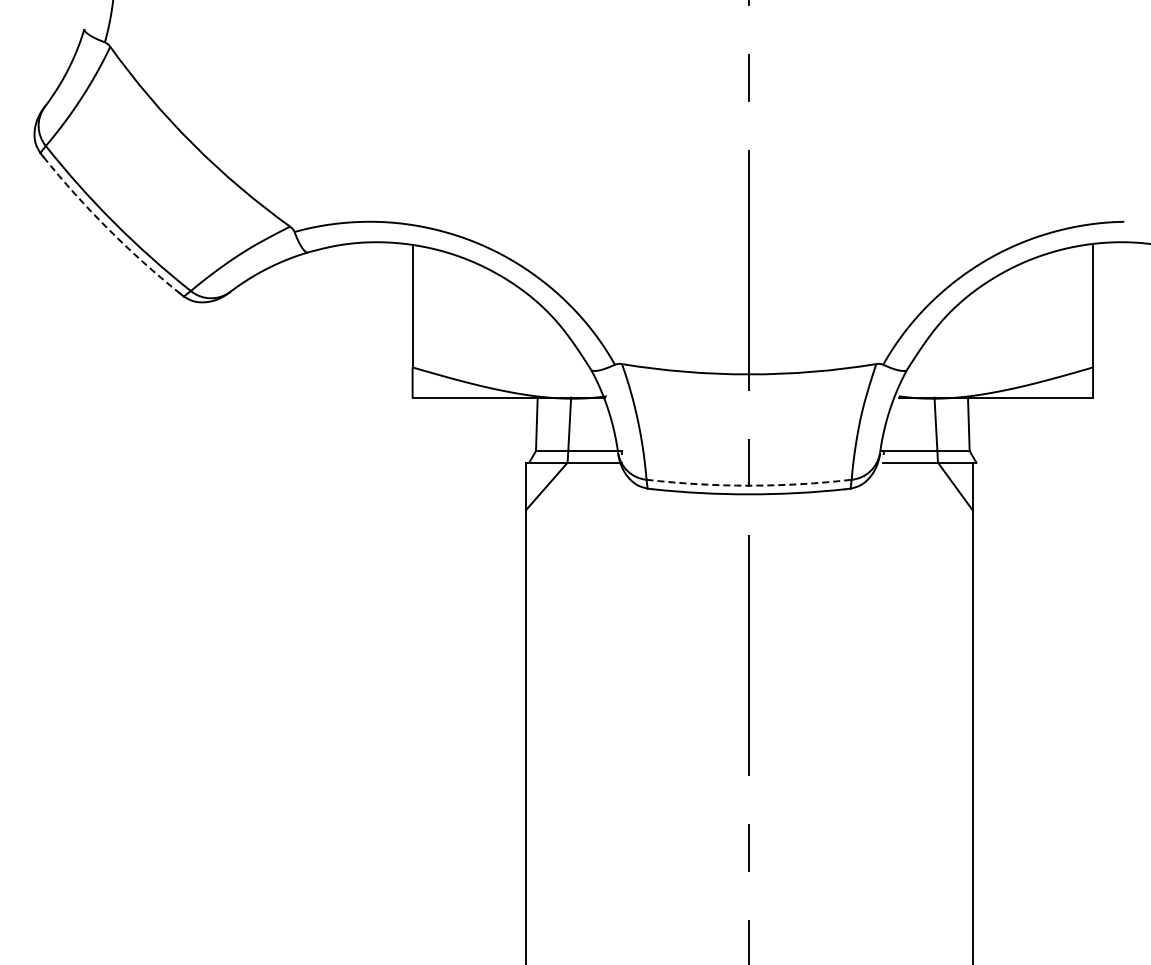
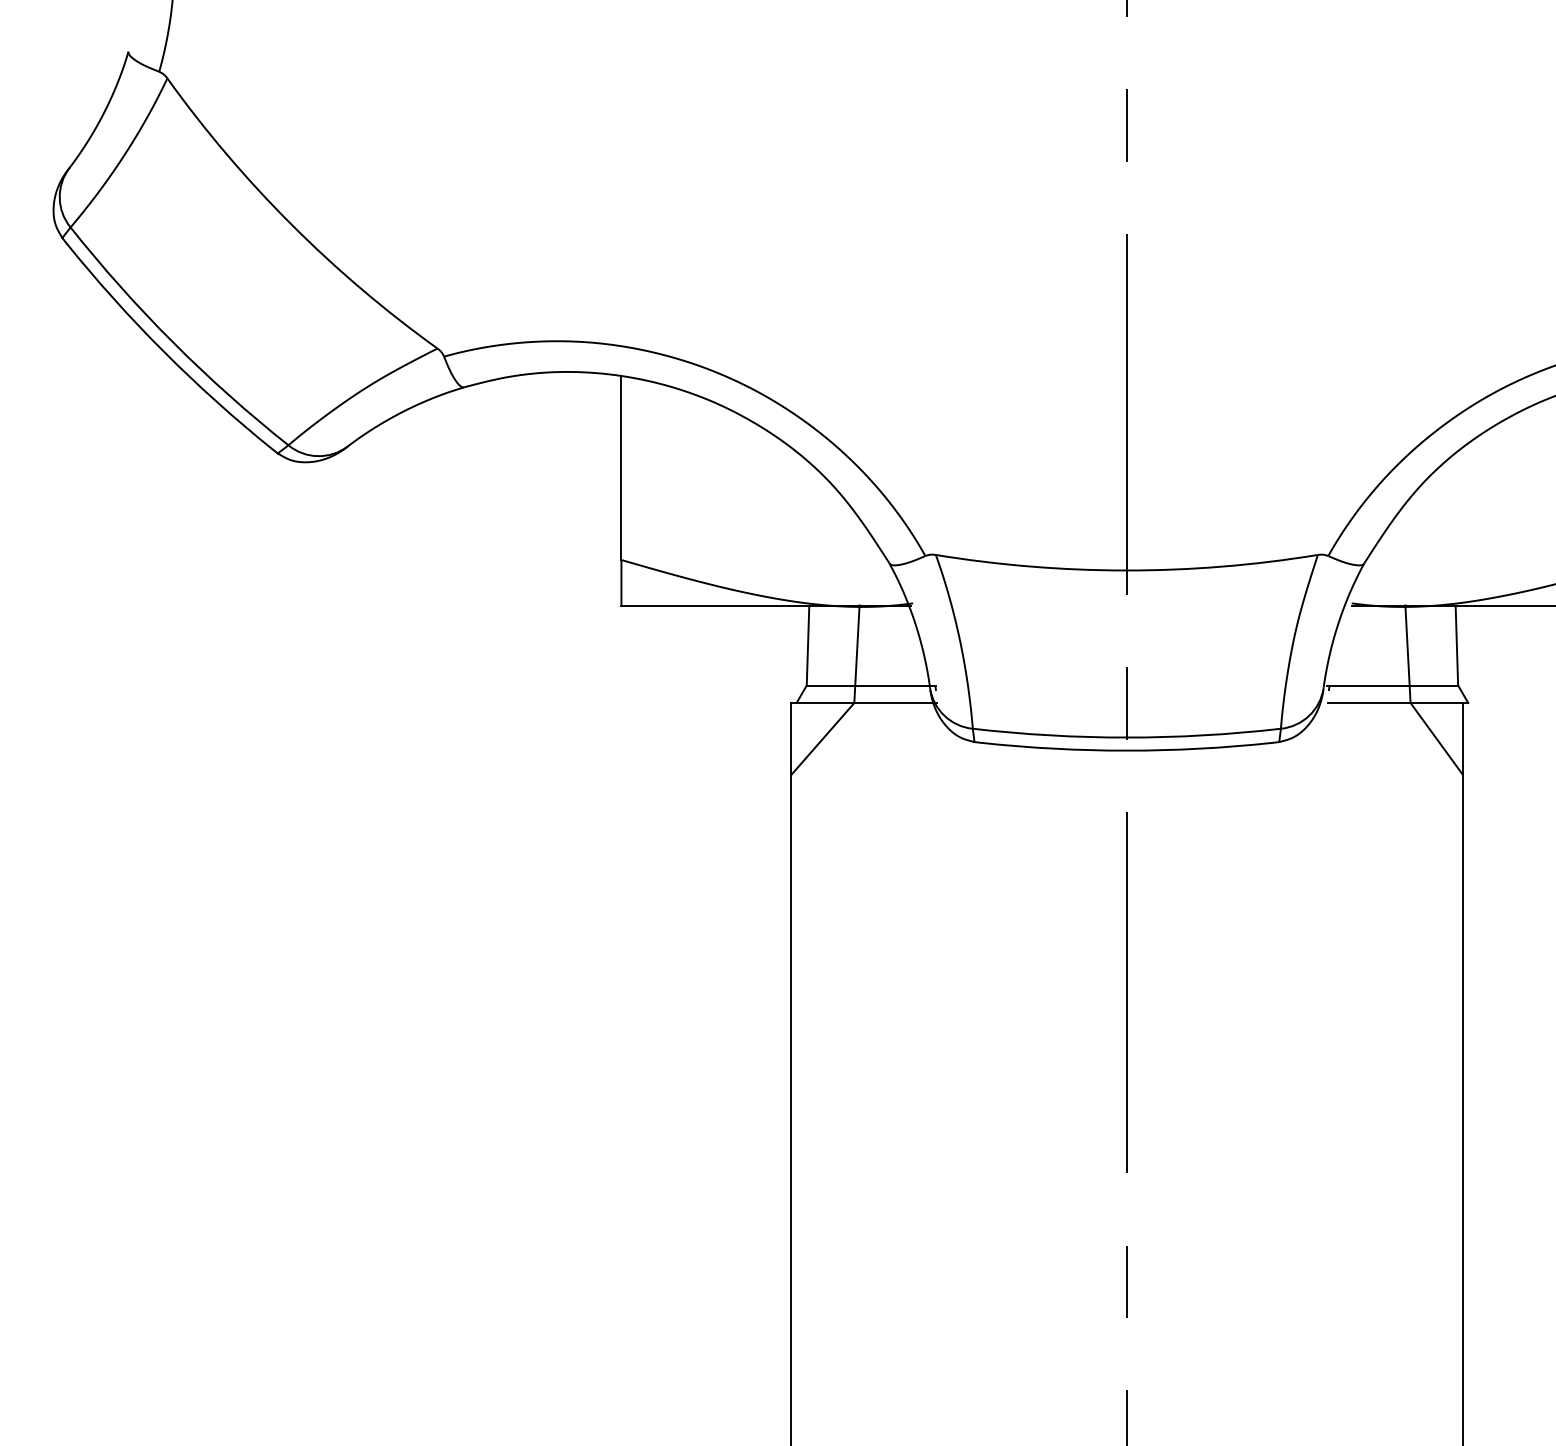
arc: (108, 228) -> (164, 351), dashed -> solid
arc: (749, 485) -> (1127, 737), dashed -> solid

